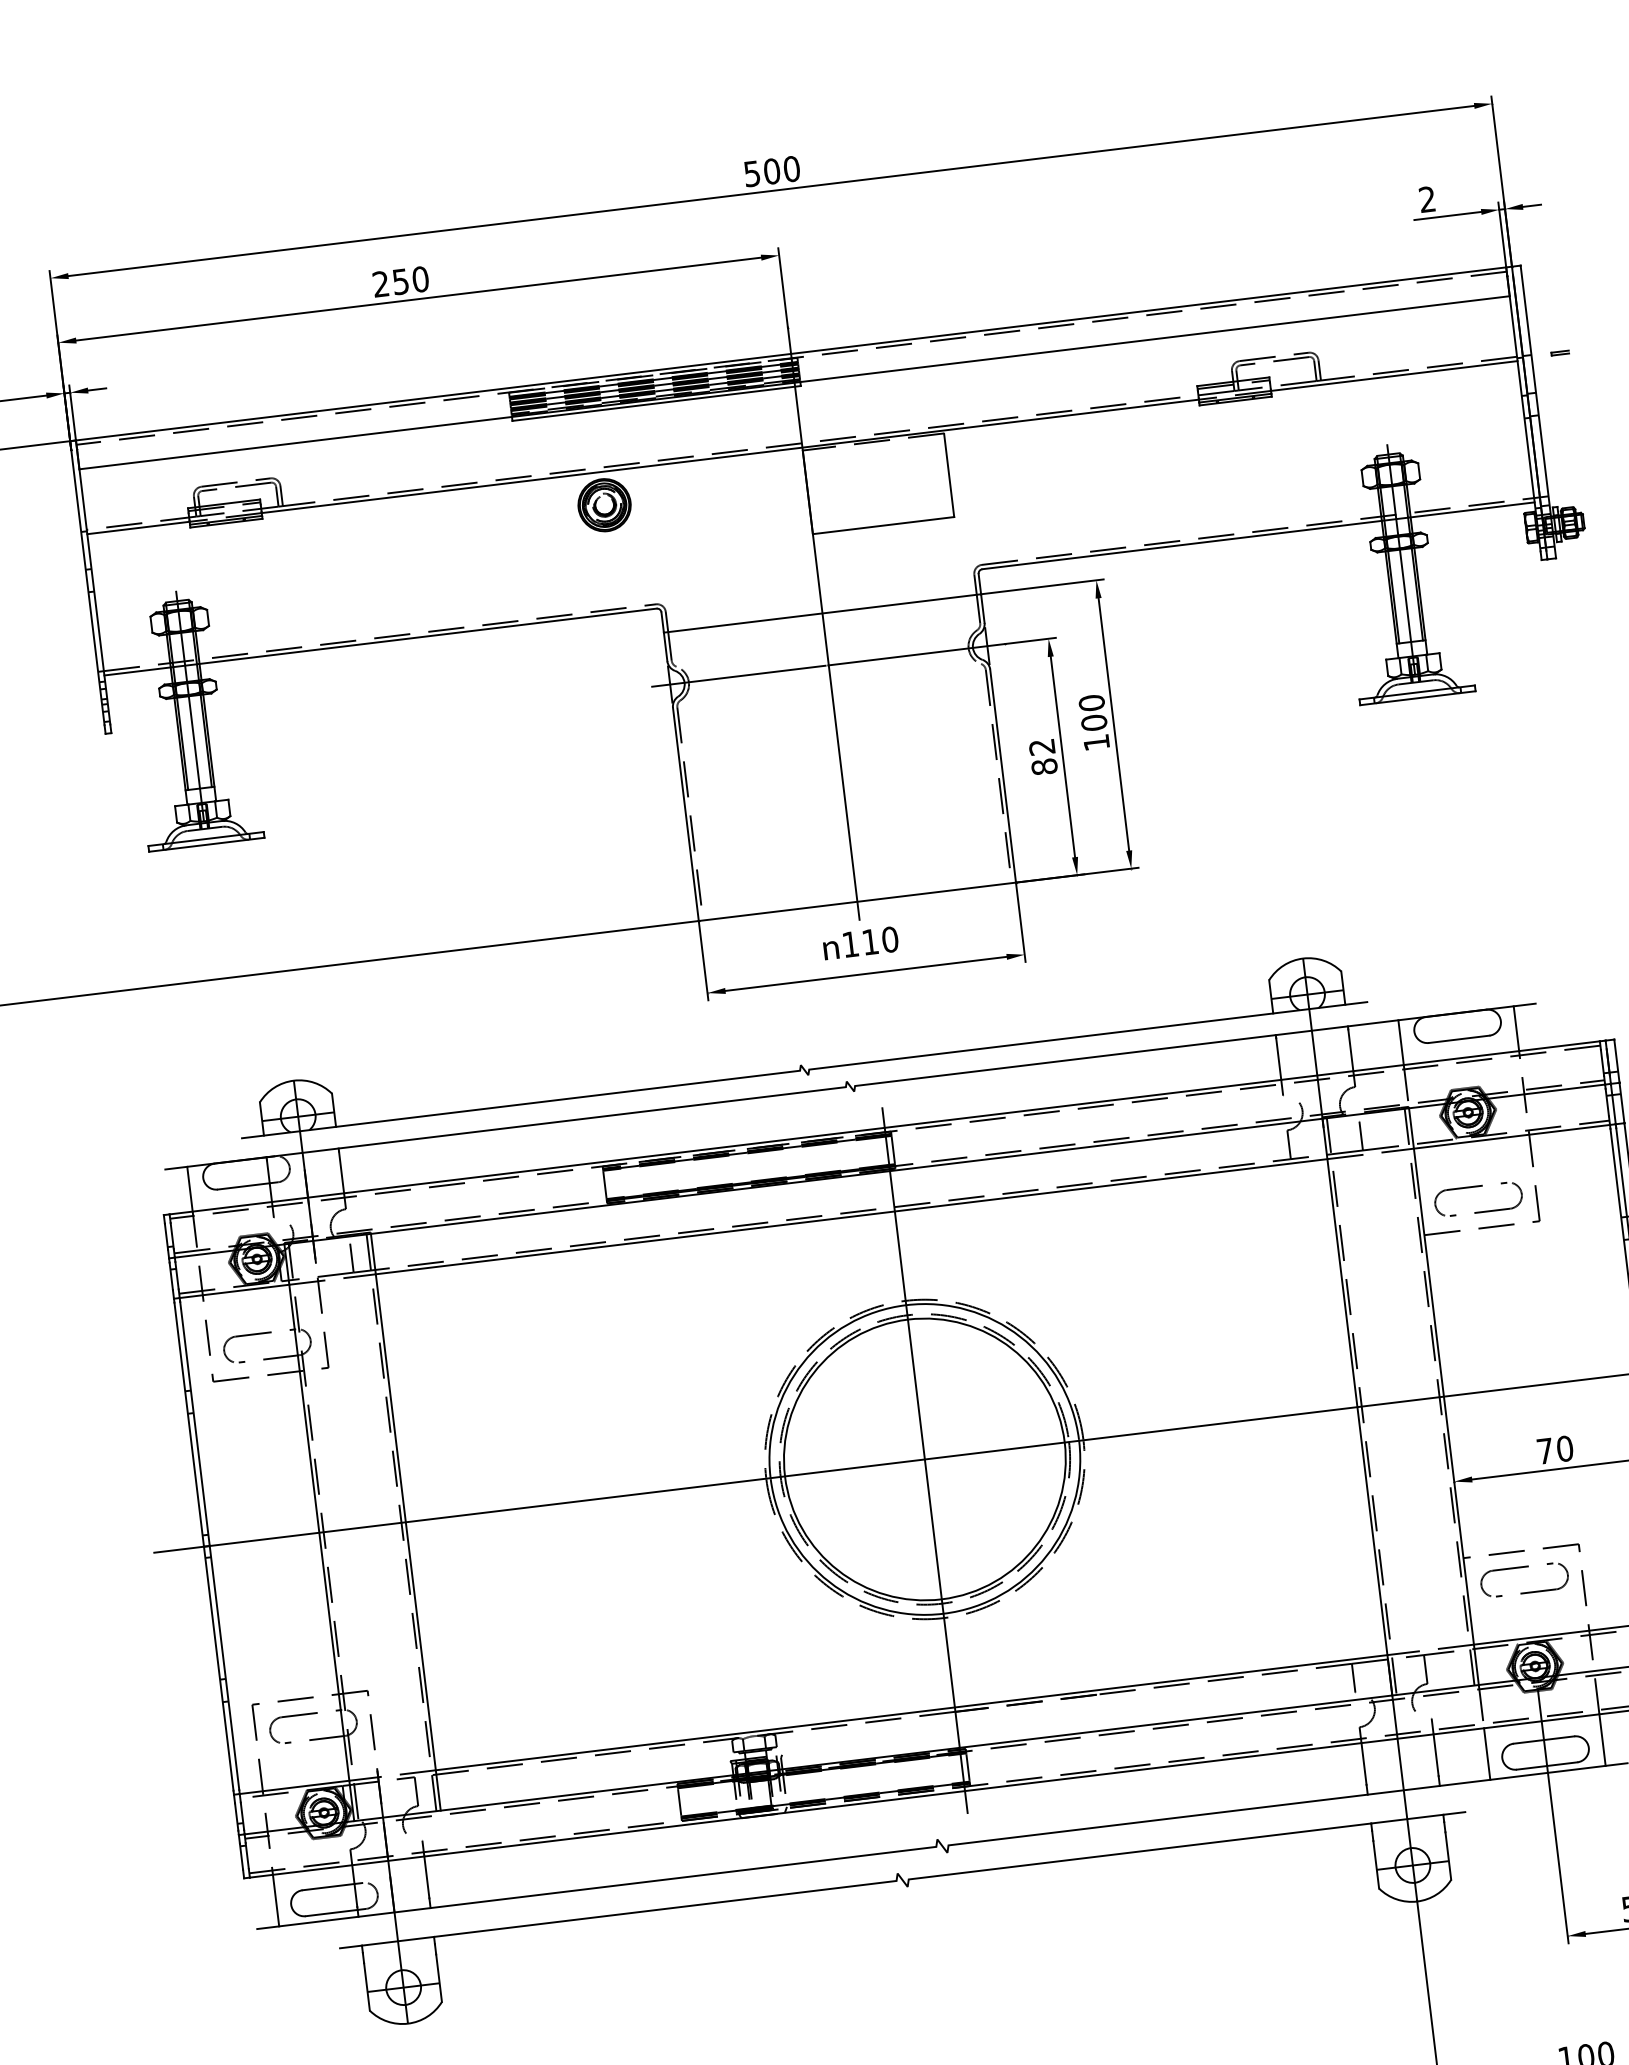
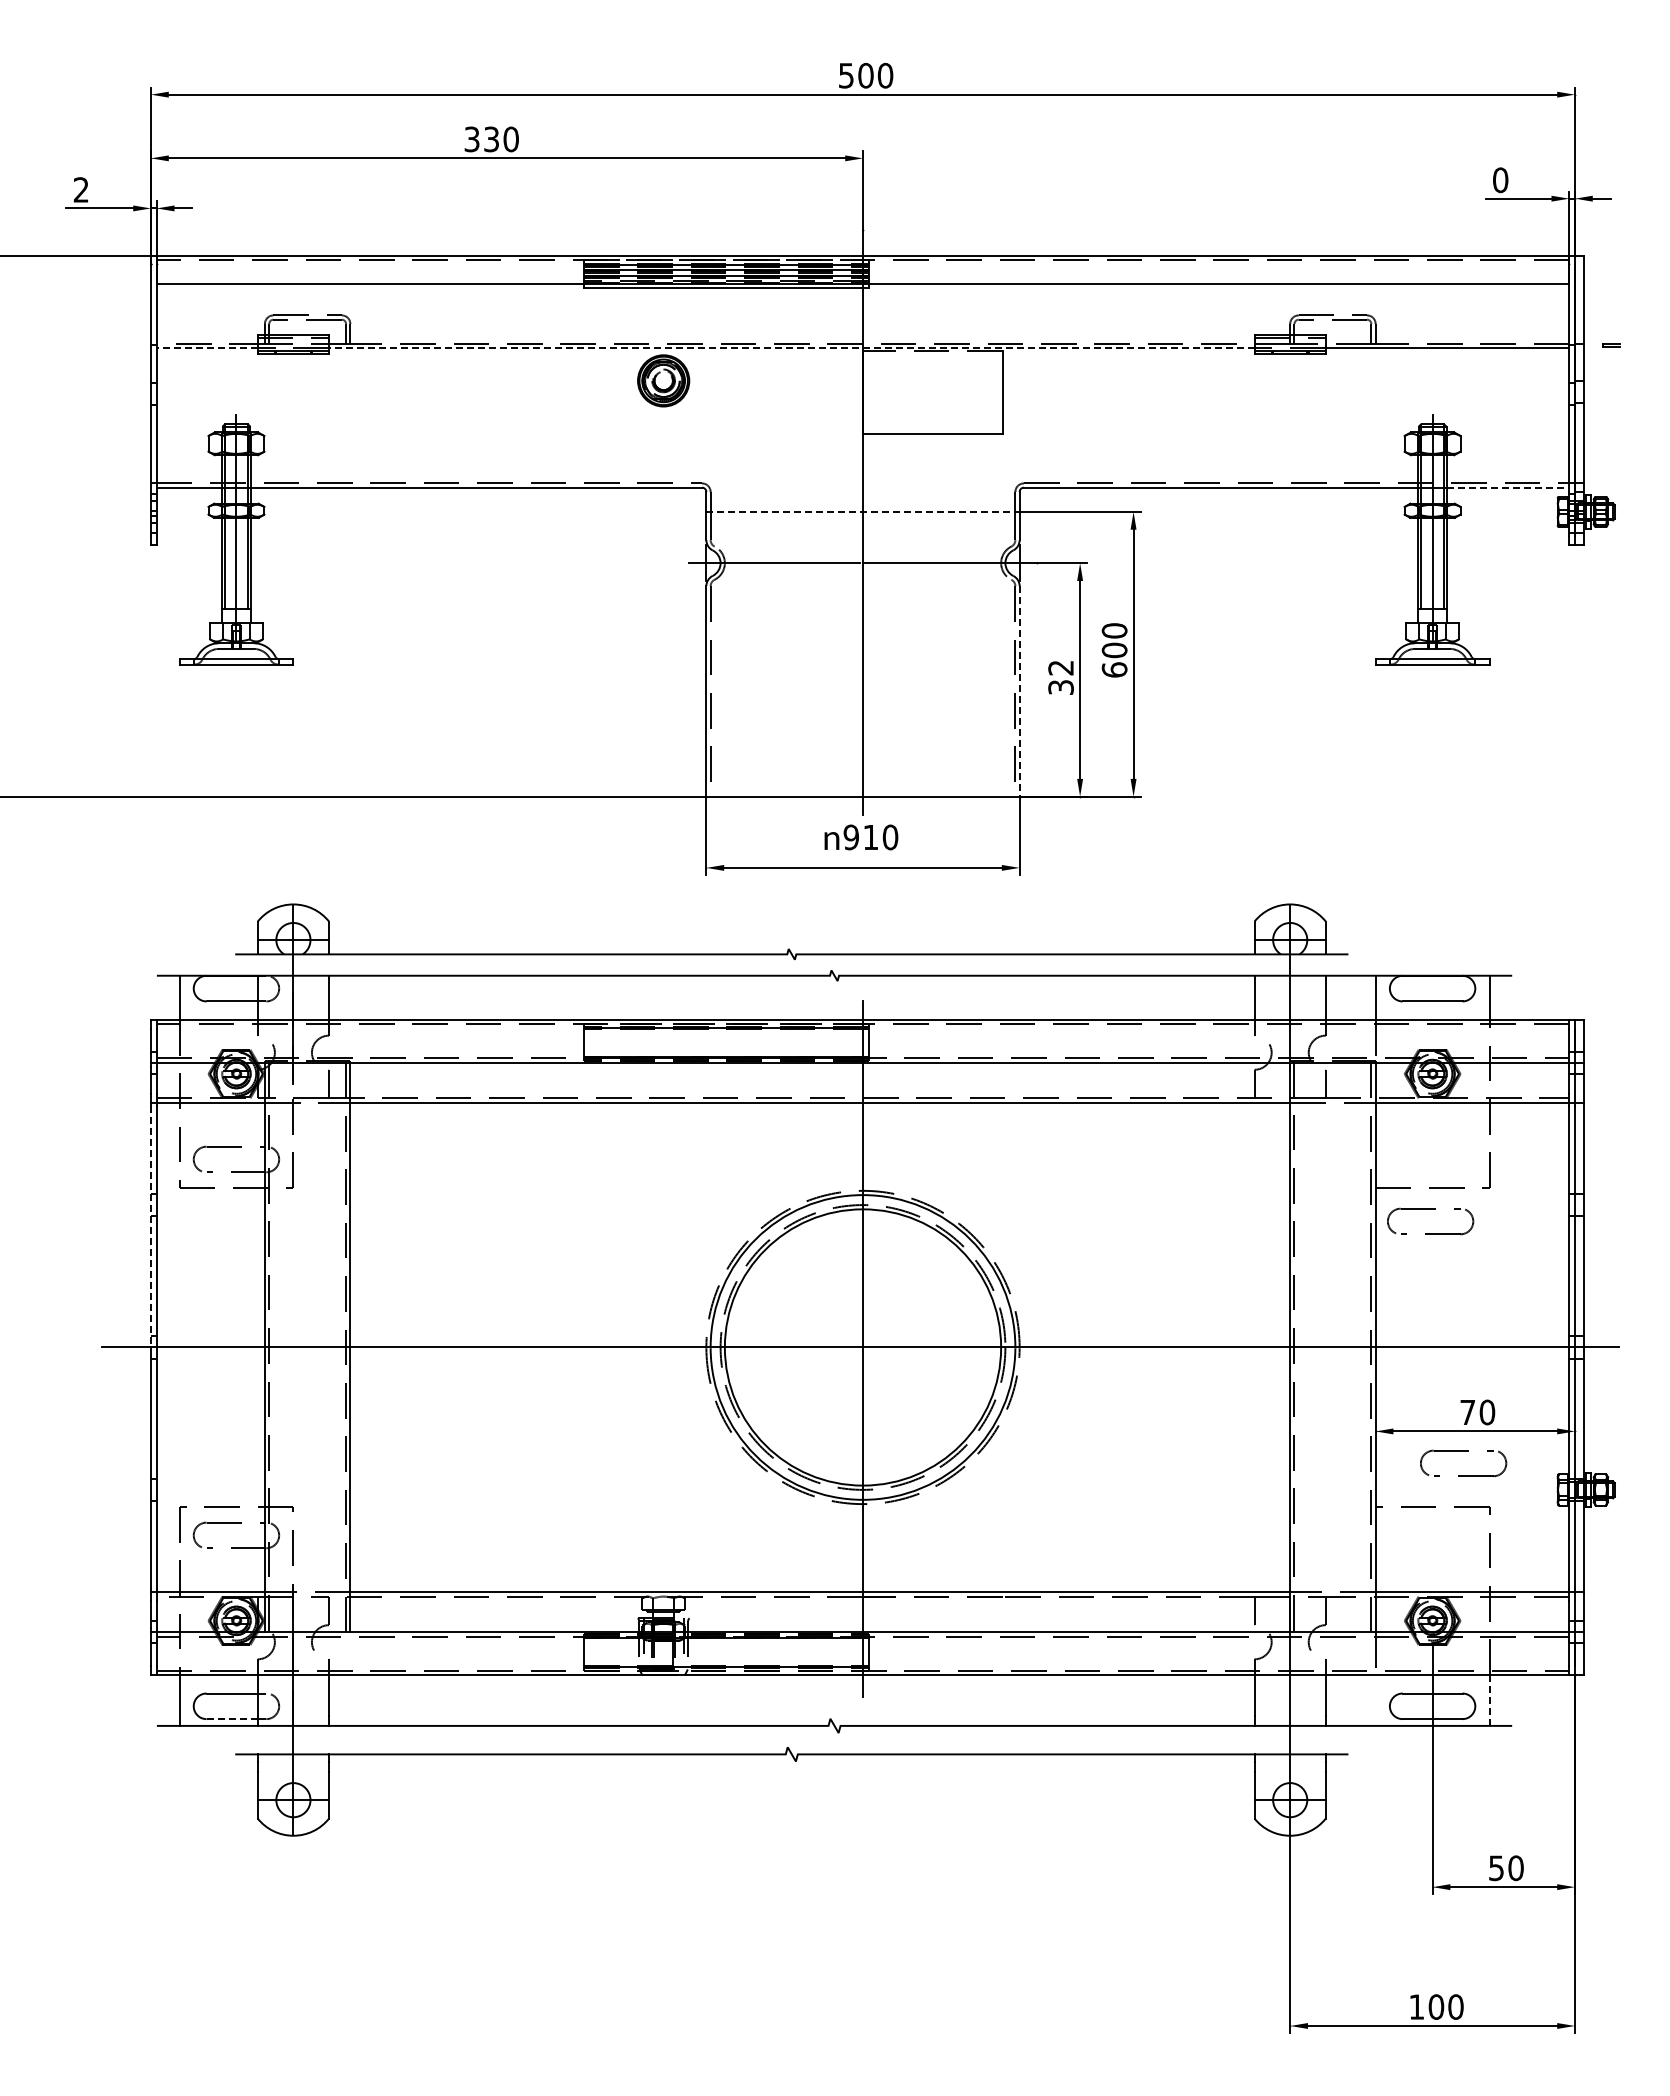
text: (1427, 199) -> (1500, 180), 2 -> 0
text: (390, 283) -> (481, 139), 250 -> 330
line: (730, 456) -> (791, 348), solid -> dashed
line: (1473, 509) -> (1508, 487), solid -> dashed
line: (138, 528) -> (207, 348), solid -> dashed
line: (822, 612) -> (863, 511), solid -> dashed
text: (1096, 742) -> (1114, 669), 100 -> 600
text: (1043, 767) -> (1060, 687), 82 -> 32
line: (1002, 776) -> (1019, 691), solid -> dashed
text: (849, 944) -> (850, 837), 110 -> 910
part: (1476, 1187) -> (1430, 1209), moved
line: (189, 1424) -> (151, 1226), solid -> dashed
part: (1523, 1567) -> (1463, 1451), moved
line: (1602, 1739) -> (1489, 1699), solid -> dashed
line: (1486, 1753) -> (1375, 1699), removed
line: (332, 1913) -> (232, 1719), solid -> dashed

